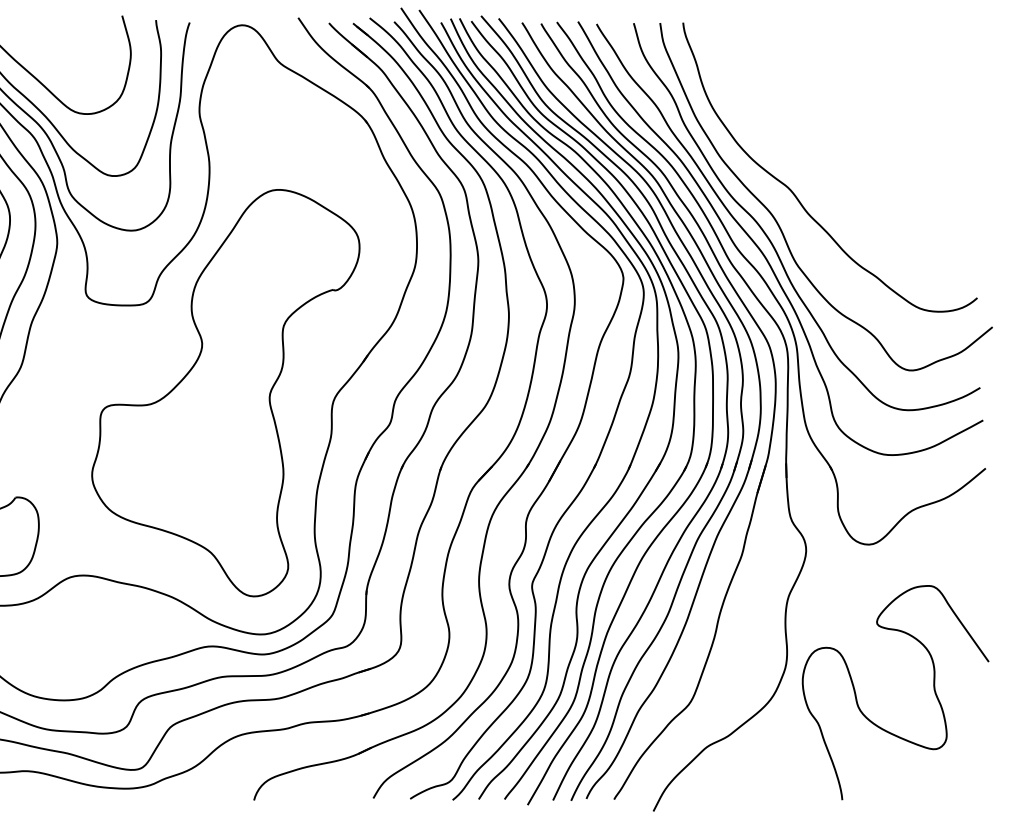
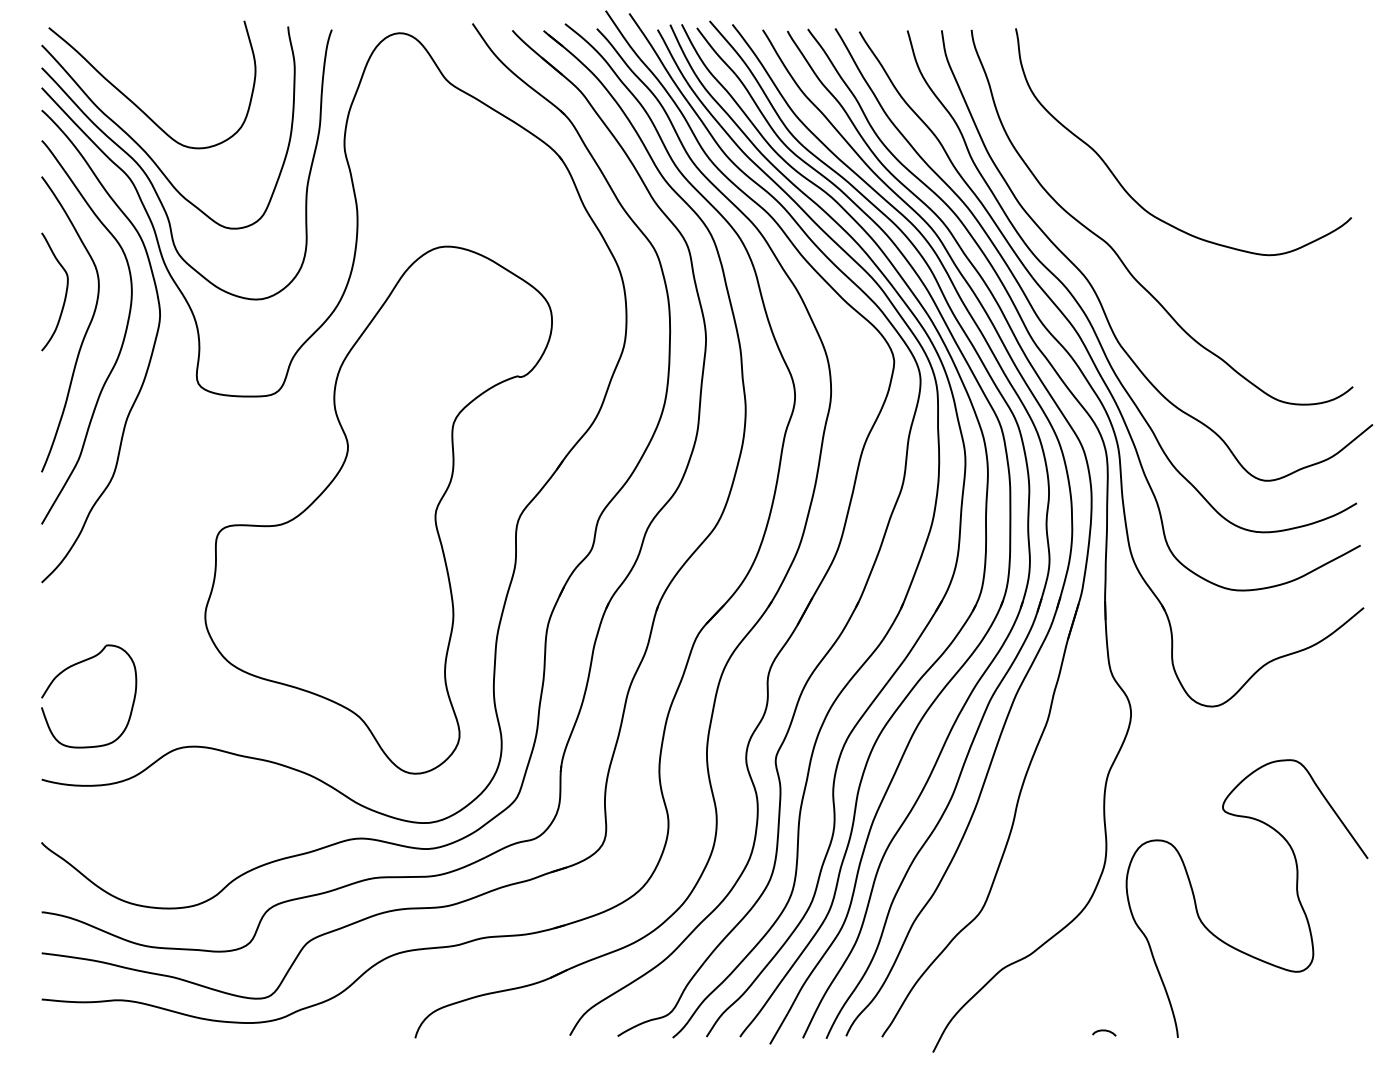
curve: (804, 148) -> (1129, 193), added
curve: (785, 795) -> (1104, 1031), added

